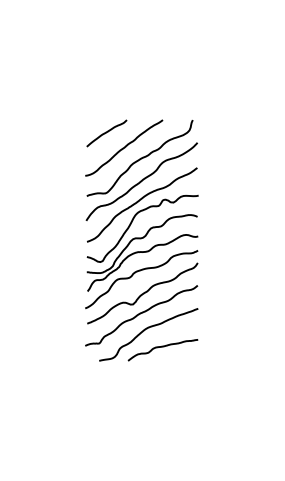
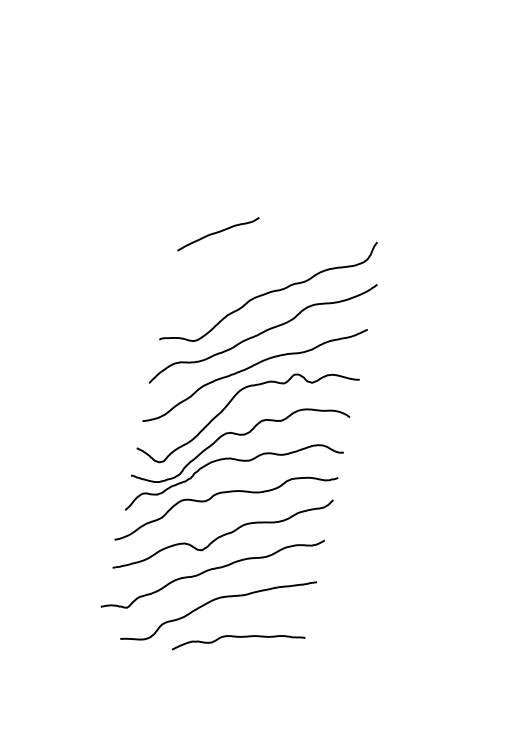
curve: (124, 147) -> (244, 265), removed

